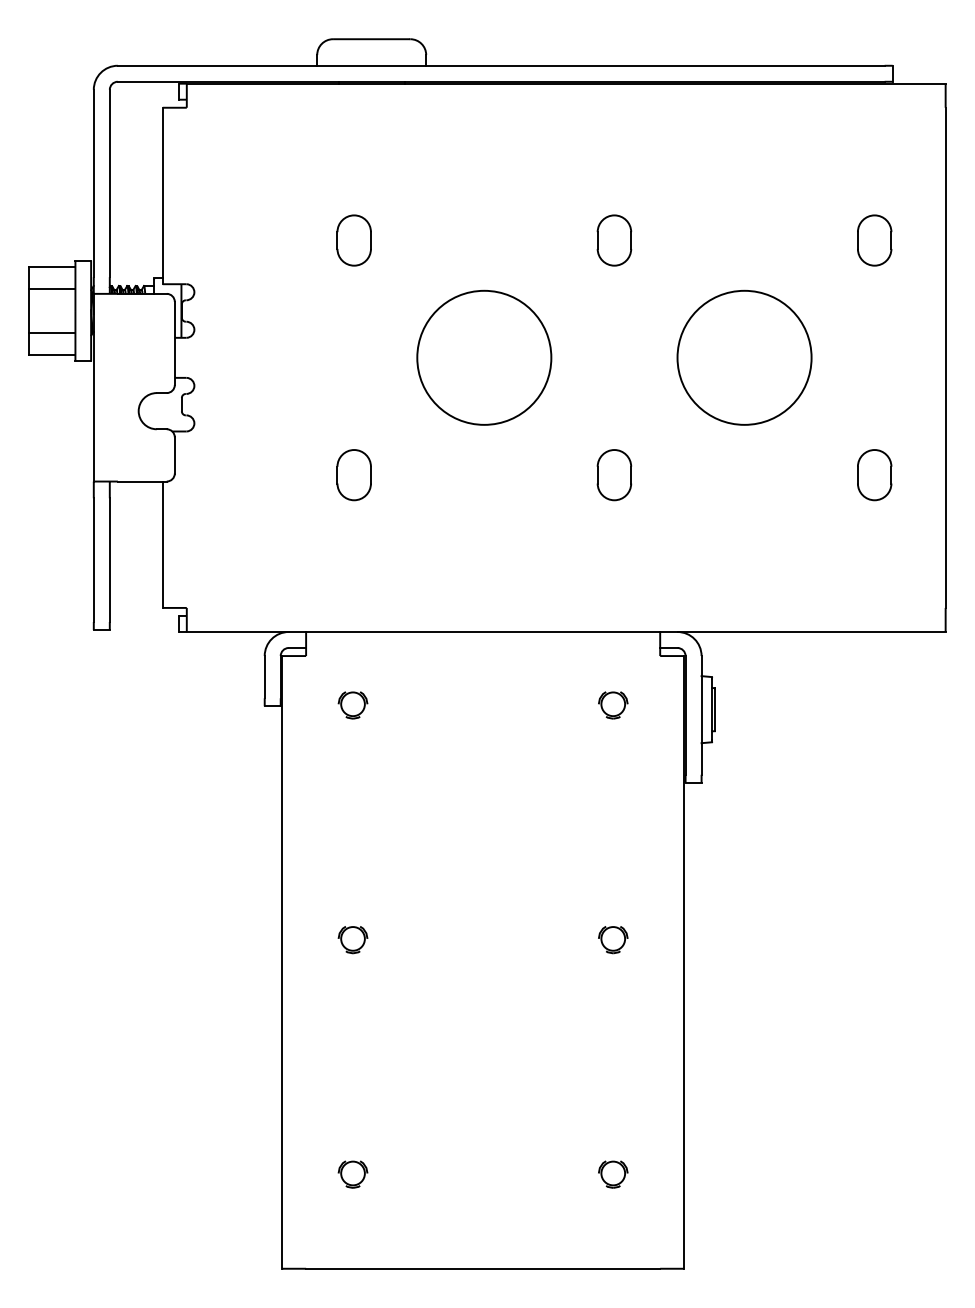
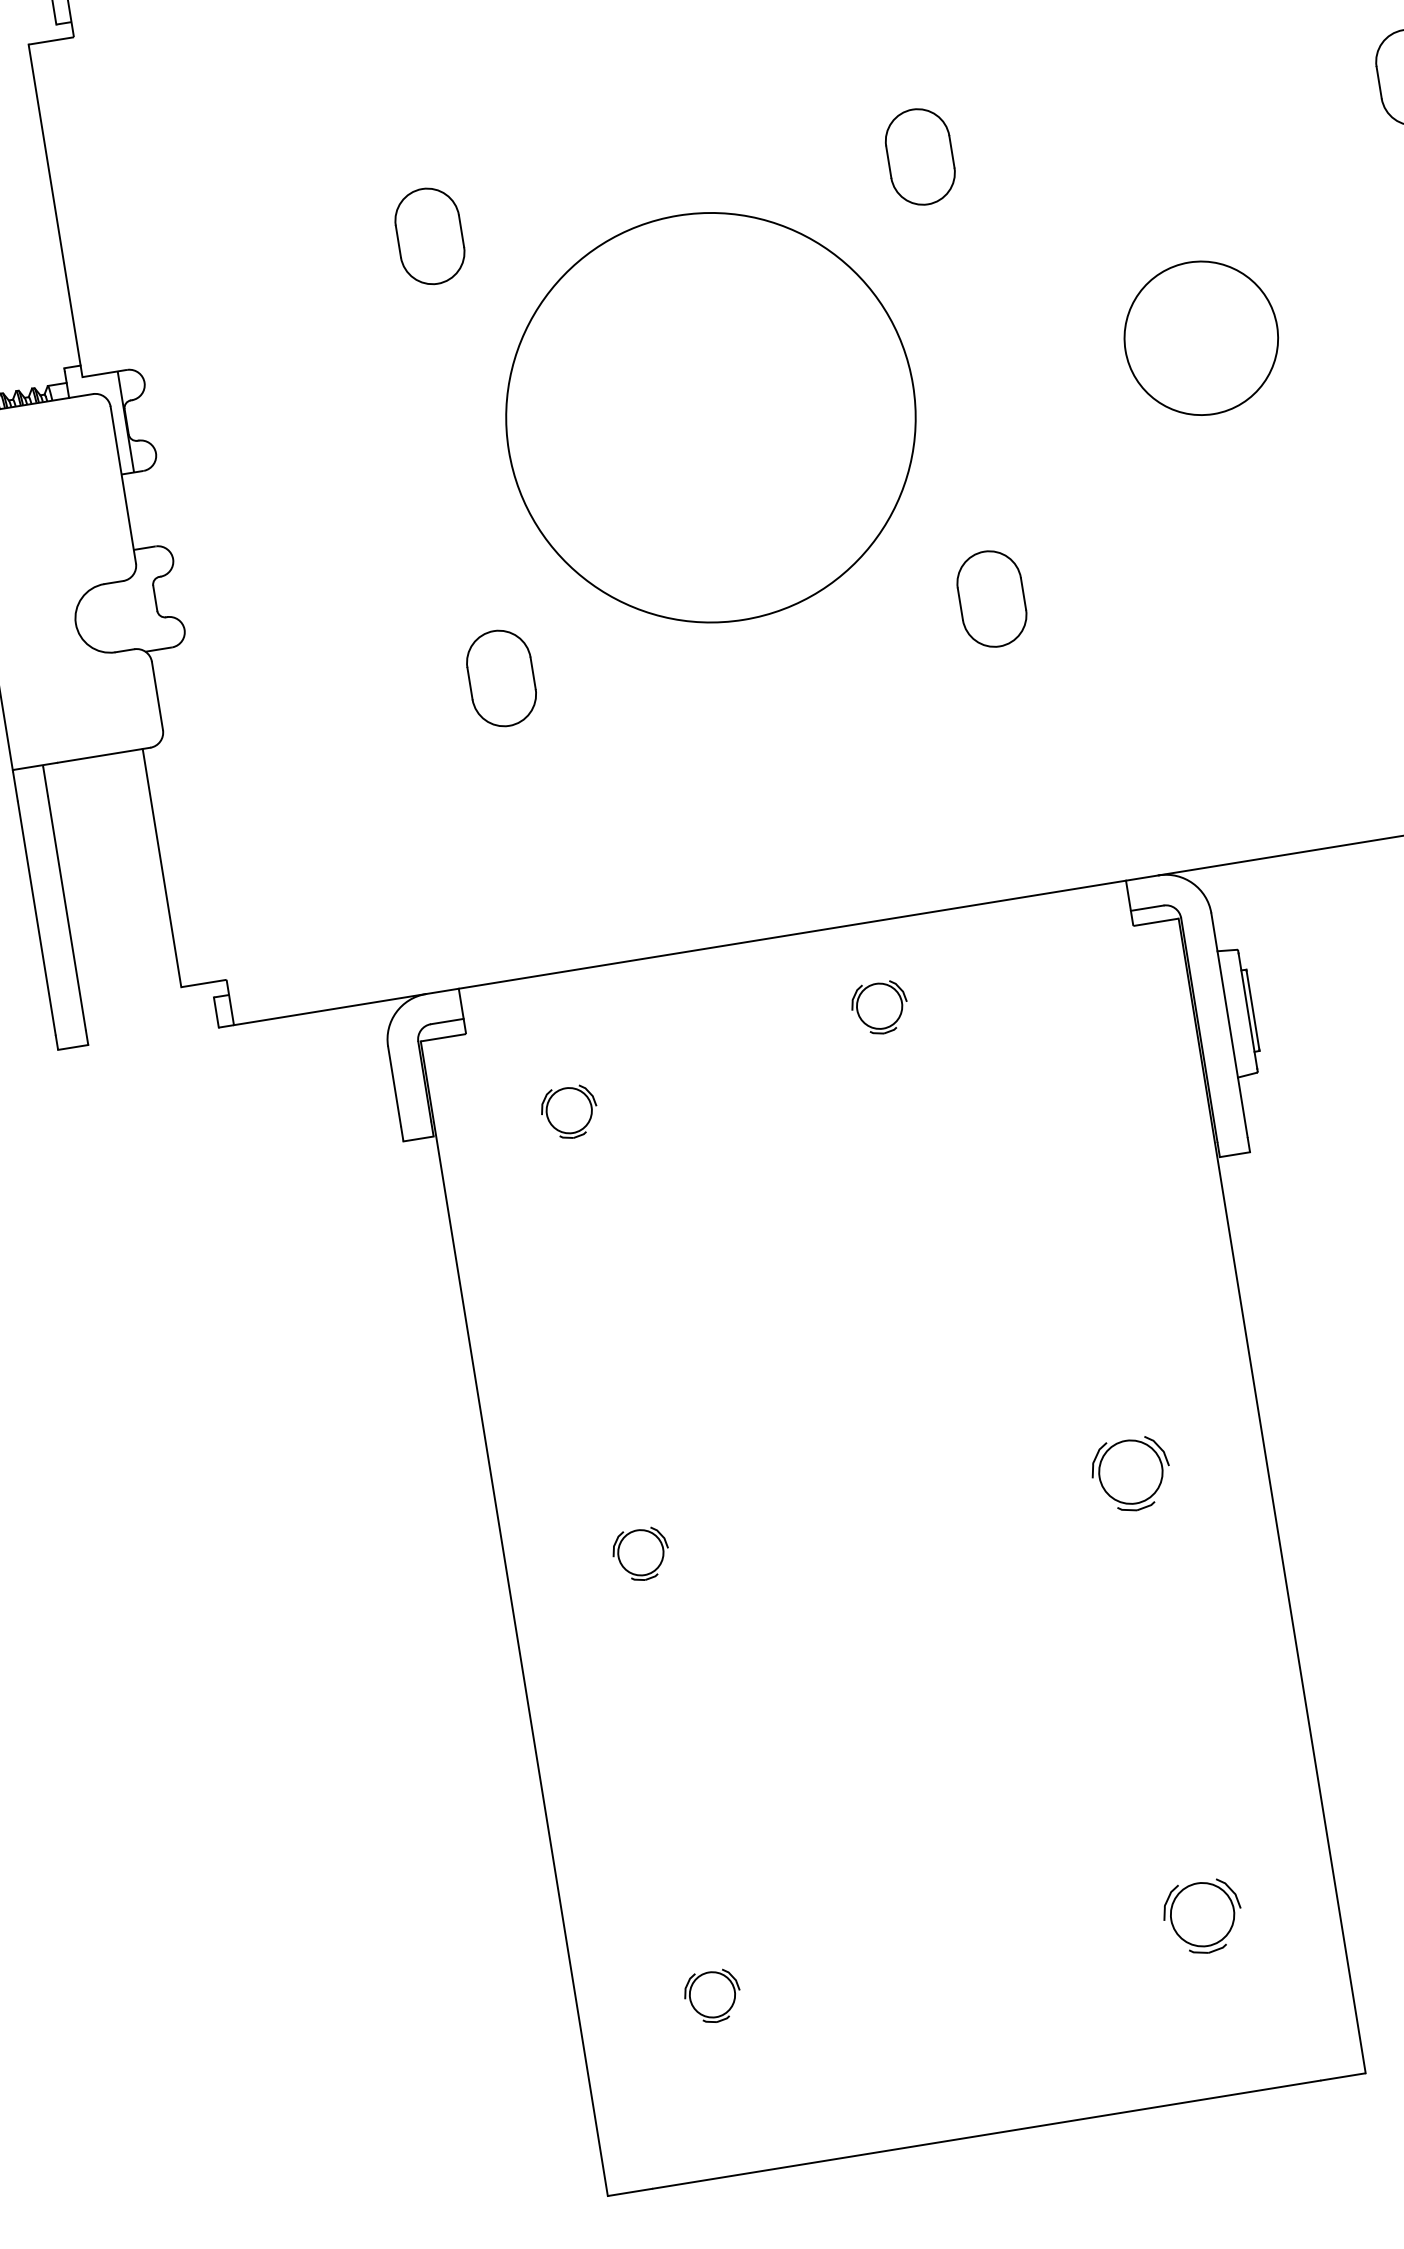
circle: (484, 357) -> (711, 417), size x1.6
circle: (744, 357) -> (1201, 337), size x0.6
part: (613, 705) -> (880, 1008), moved
part: (613, 940) -> (1132, 1476), size x1.4
part: (613, 1174) -> (1203, 1917), size x1.4

